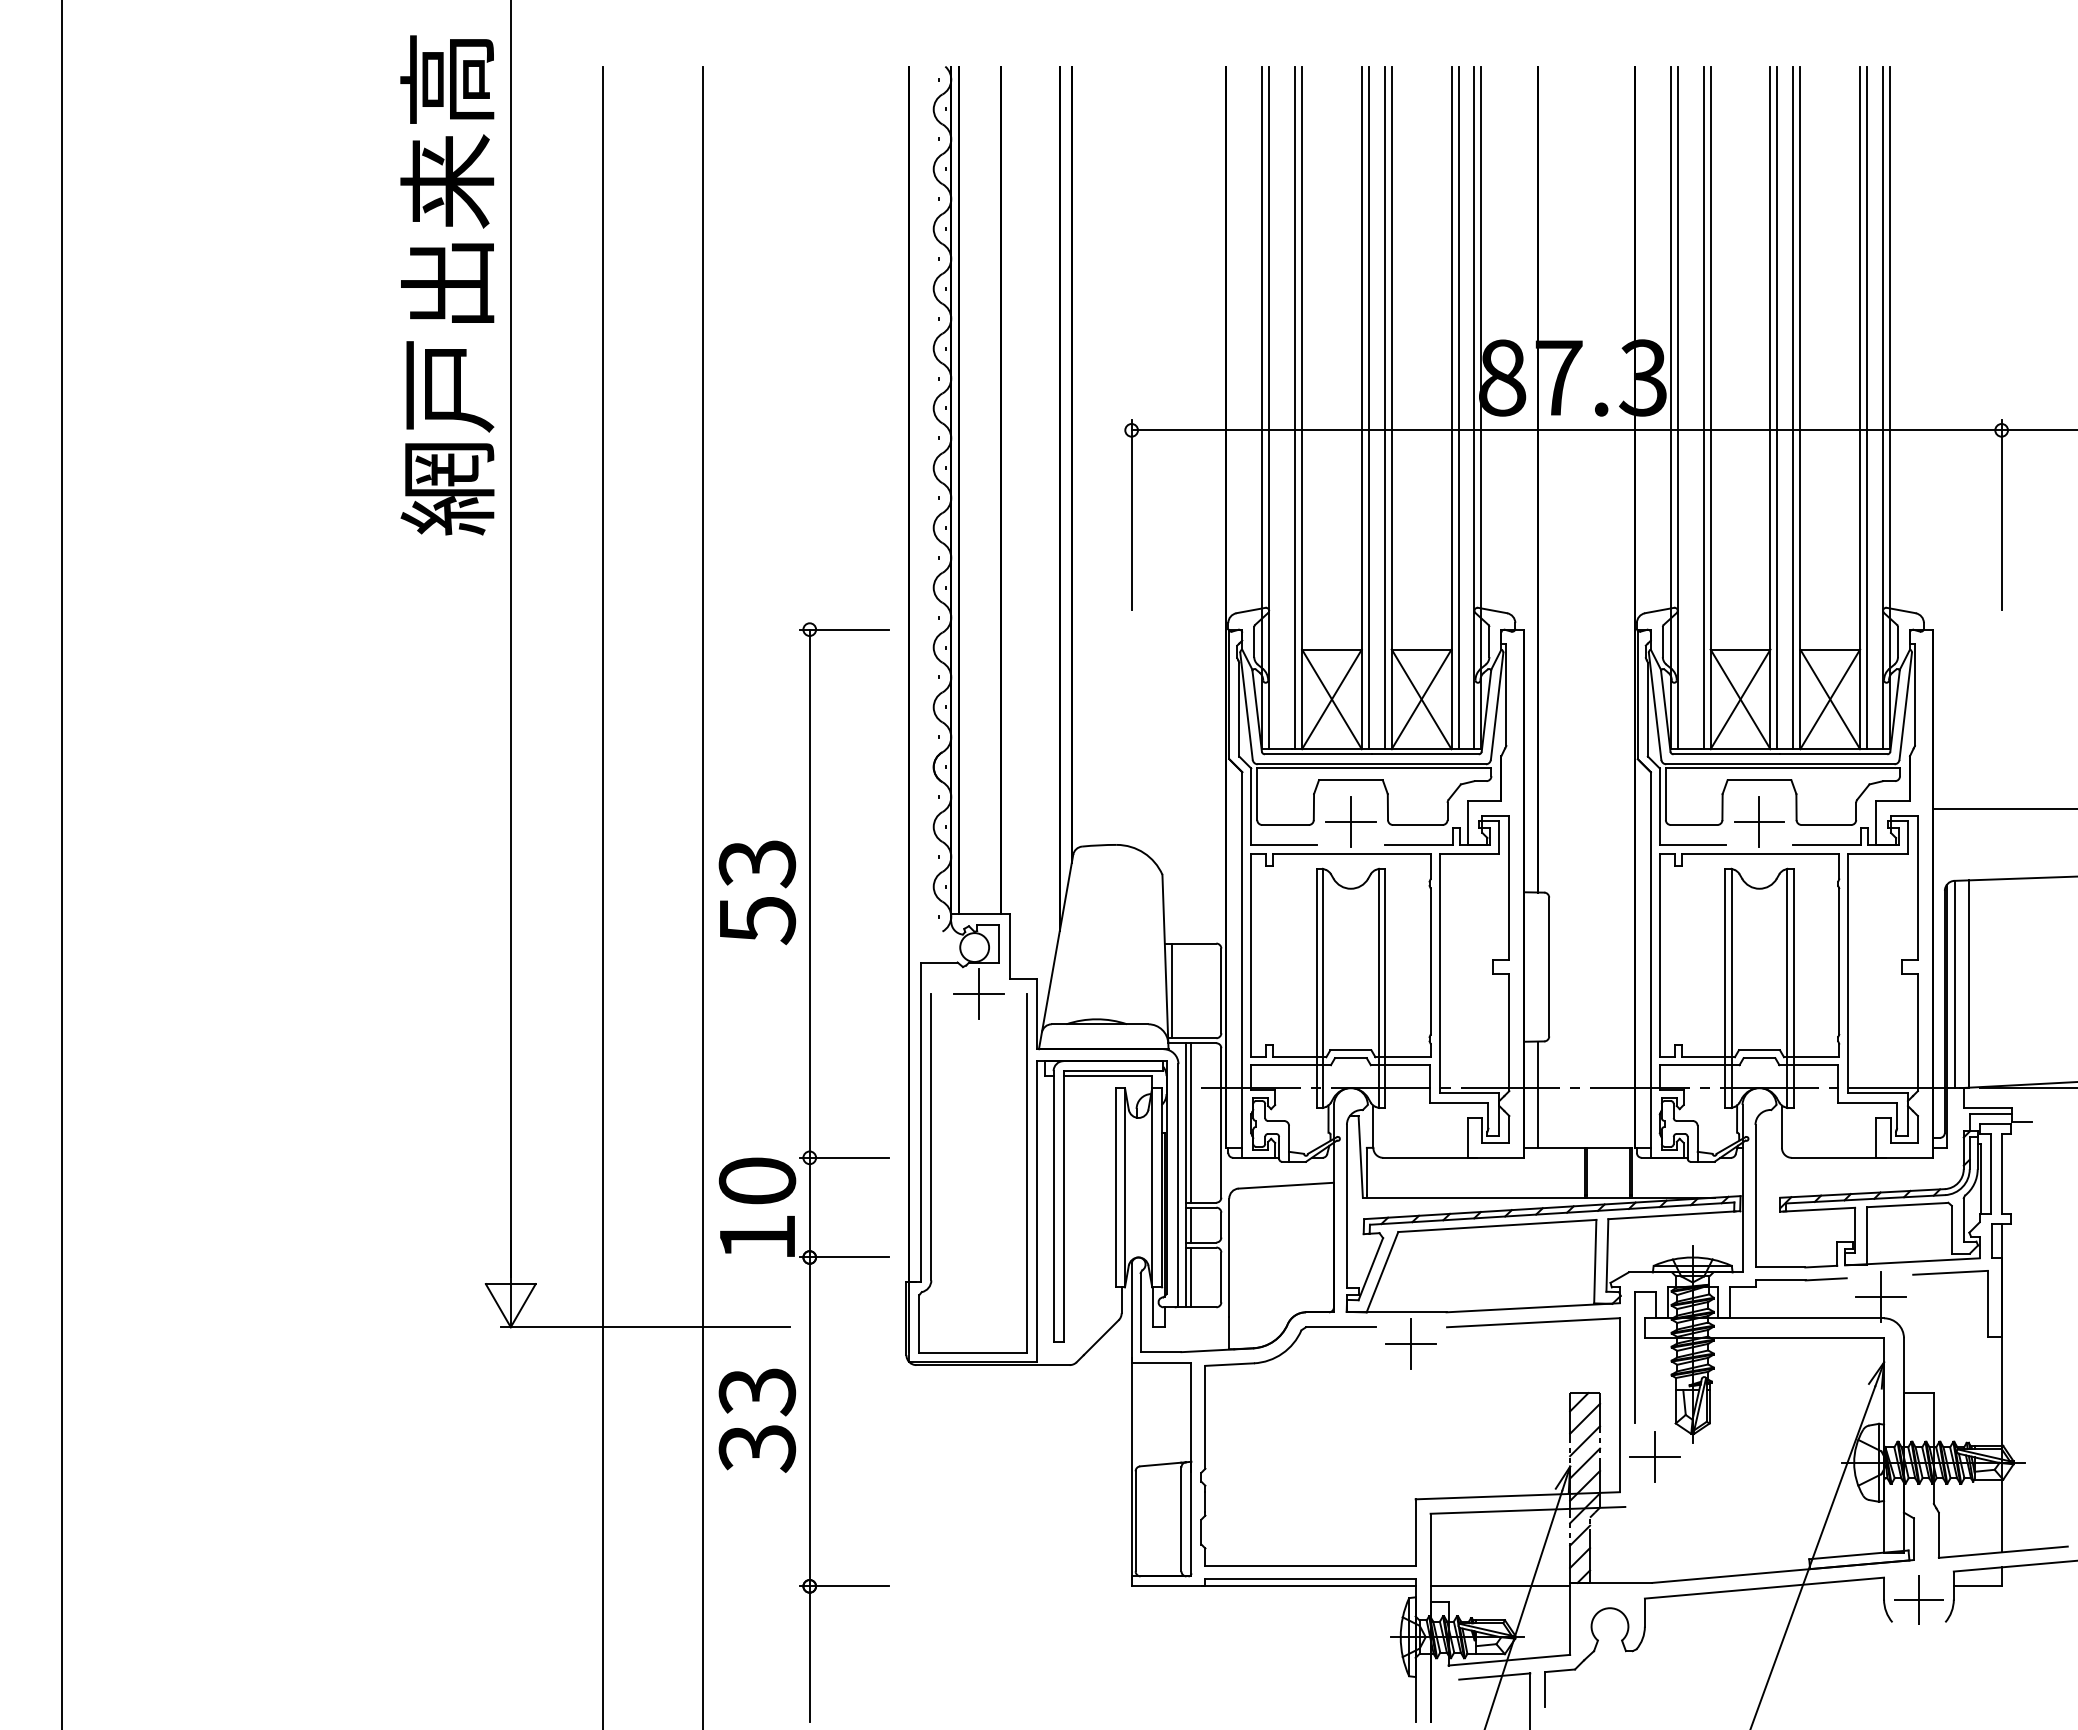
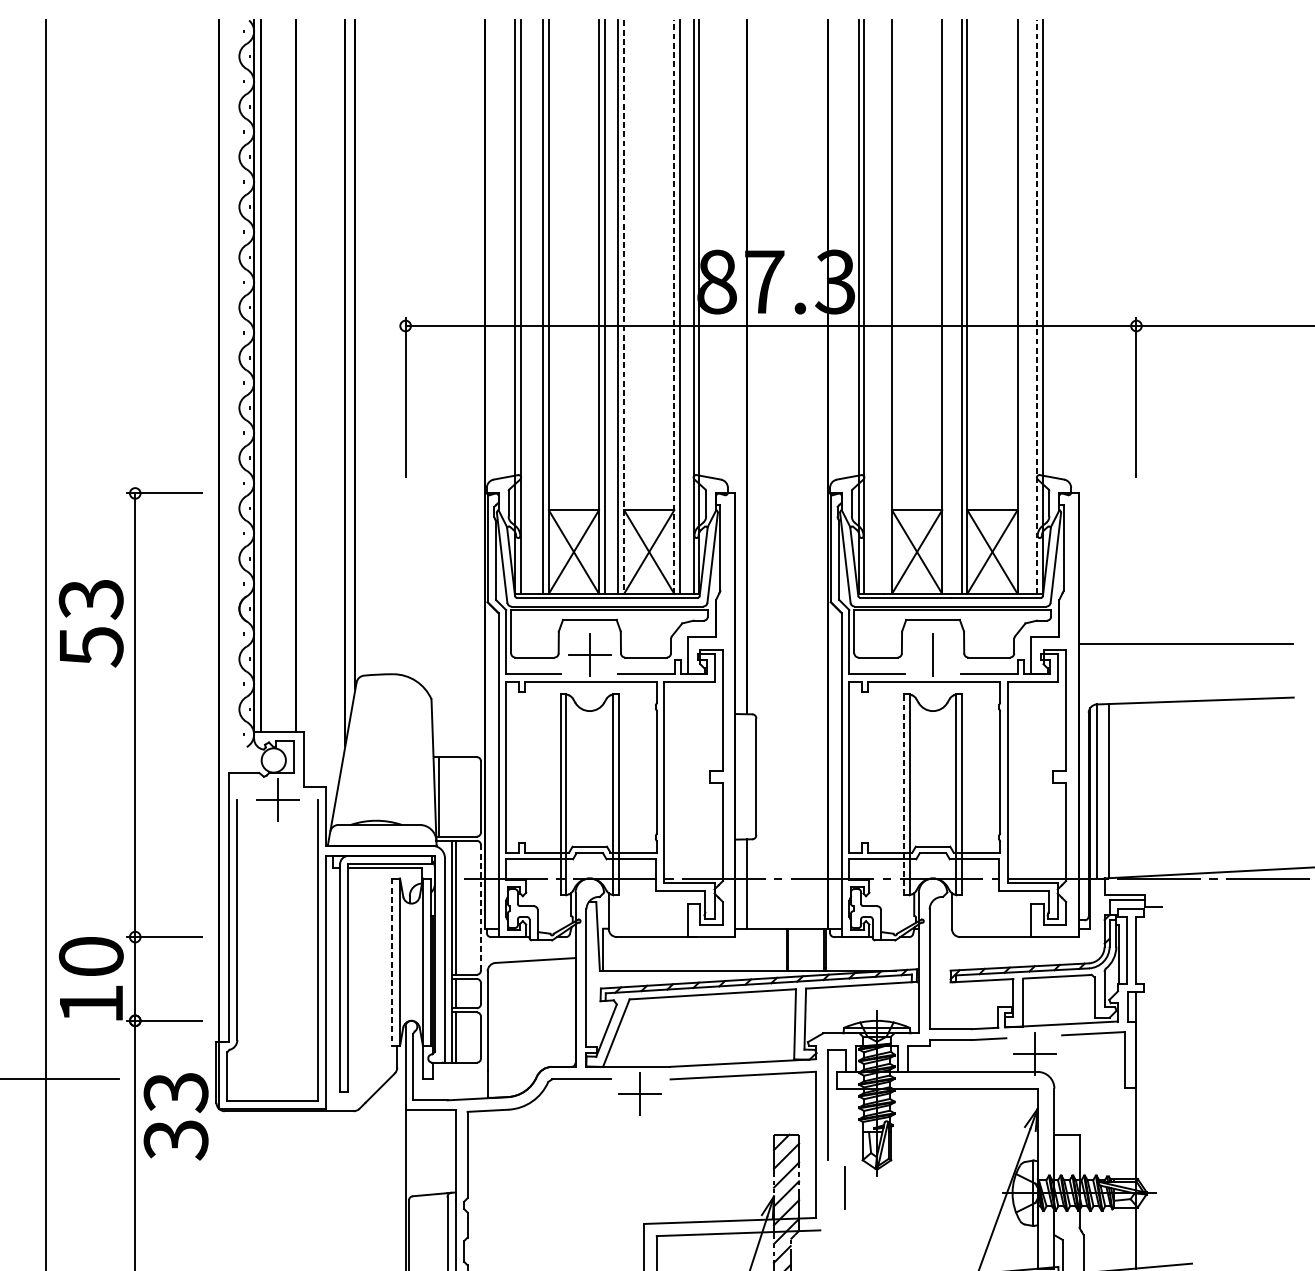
line: (1451, 407) -> (674, 306), solid -> dashed
line: (1703, 407) -> (886, 306), removed
line: (1777, 407) -> (948, 306), removed
line: (1867, 407) -> (1023, 306), removed
line: (1883, 407) -> (1037, 306), solid -> dashed
line: (1391, 408) -> (623, 307), solid -> dashed
line: (1759, 822) -> (933, 655), removed
text: (757, 892) -> (91, 623), moved
line: (1725, 988) -> (904, 794), solid -> dashed
line: (1221, 1122) -> (481, 907), solid -> dashed
line: (1115, 1187) -> (392, 962), solid -> dashed
text: (757, 1420) -> (176, 1116), moved
line: (1654, 1456) -> (844, 1187), removed

